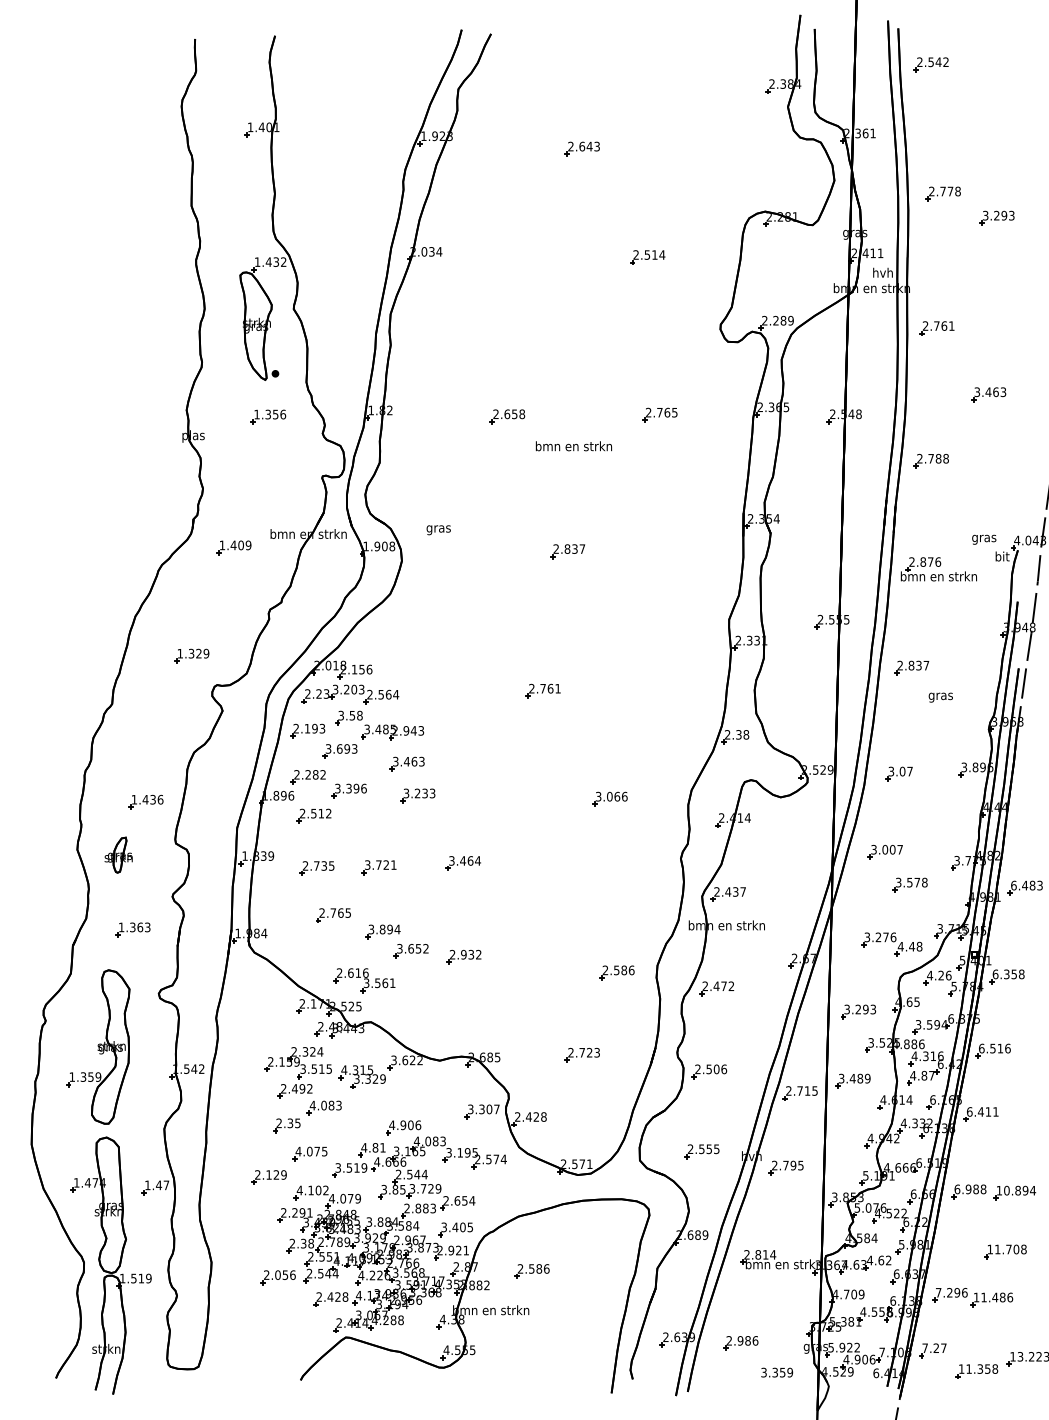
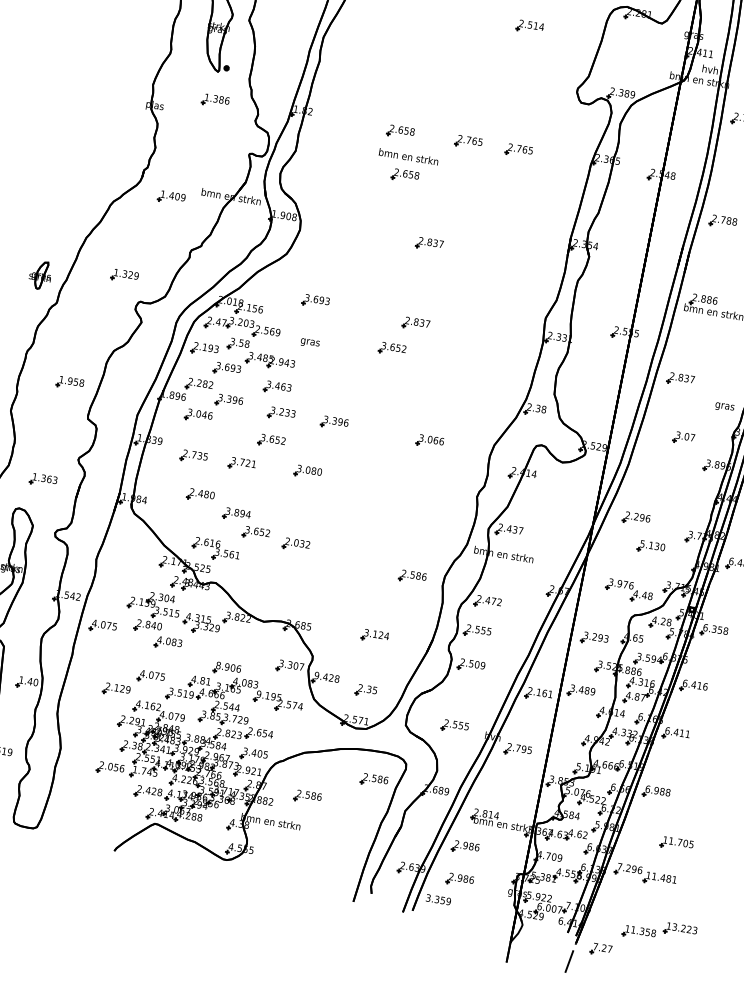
text: (775, 320) -> (620, 92), 2.289 -> 2.389
text: (275, 414) -> (221, 99), 1.356 -> 1.386
part: (594, 414) -> (468, 141), added
text: (573, 446) -> (408, 156), moved
part: (522, 470) -> (405, 175), added
text: (438, 530) -> (309, 343), moved
text: (930, 561) -> (709, 299), 2.876 -> 2.886
part: (436, 647) -> (315, 301), added
part: (567, 654) -> (416, 323), added
text: (544, 688) -> (393, 347), 2.761 -> 3.652
text: (322, 693) -> (221, 322), 2.23 -> 2.47
text: (396, 694) -> (278, 332), 2.564 -> 2.569
text: (940, 697) -> (724, 407), moved
part: (898, 773) -> (683, 437), moved
part: (485, 795) -> (334, 422), added
text: (152, 799) -> (75, 381), 1.436 -> 1.958
text: (315, 813) -> (200, 414), 2.512 -> 3.046
part: (410, 832) -> (271, 441), added
text: (887, 849) -> (638, 516), 3.007 -> 2.296
part: (118, 854) -> (40, 274), moved
text: (470, 860) -> (313, 470), 3.464 -> 3.080
text: (911, 882) -> (652, 545), 3.578 -> 5.130
text: (340, 912) -> (206, 494), 2.765 -> 2.480
text: (878, 937) -> (619, 583), 3.276 -> 3.976
text: (463, 954) -> (296, 542), 2.932 -> 2.032
text: (948, 975) -> (669, 622), 4.26 -> 4.28
part: (709, 1027) -> (477, 631), added
text: (992, 1048) -> (693, 684), 6.516 -> 6.416
text: (312, 1051) -> (166, 597), 2.324 -> 2.304
text: (584, 1052) -> (377, 634), 2.723 -> 3.124
text: (405, 1059) -> (237, 616), 3.622 -> 3.822
text: (724, 1069) -> (483, 665), 2.506 -> 2.509
text: (301, 1088) -> (153, 625), 2.492 -> 2.840
text: (807, 1090) -> (544, 693), 2.715 -> 2.161
part: (238, 1100) -> (102, 626), added
text: (517, 1116) -> (316, 675), 2.428 -> 9.428
part: (286, 1125) -> (365, 690), moved
text: (392, 1125) -> (218, 665), 4.906 -> 8.906
text: (448, 1152) -> (258, 694), 3.195 -> 9.195
text: (166, 1185) -> (35, 682), 1.47 -> 1.40
text: (318, 1189) -> (153, 705), 4.102 -> 4.162
part: (1014, 1192) -> (691, 799), removed
text: (425, 1208) -> (233, 734), 2.883 -> 2.823
part: (611, 1236) -> (373, 780), added
text: (339, 1242) -> (162, 749), 2.789 -> 2.341
text: (1023, 1249) -> (691, 844), 11.708 -> 11.705
text: (322, 1273) -> (145, 771), 2.544 -> 1.745
text: (1010, 1297) -> (674, 879), 11.486 -> 11.481
part: (740, 1301) -> (465, 847), added
part: (932, 1350) -> (600, 949), moved
text: (859, 1359) -> (549, 908), 4.906 -> 6.007
text: (777, 1372) -> (438, 899), moved

